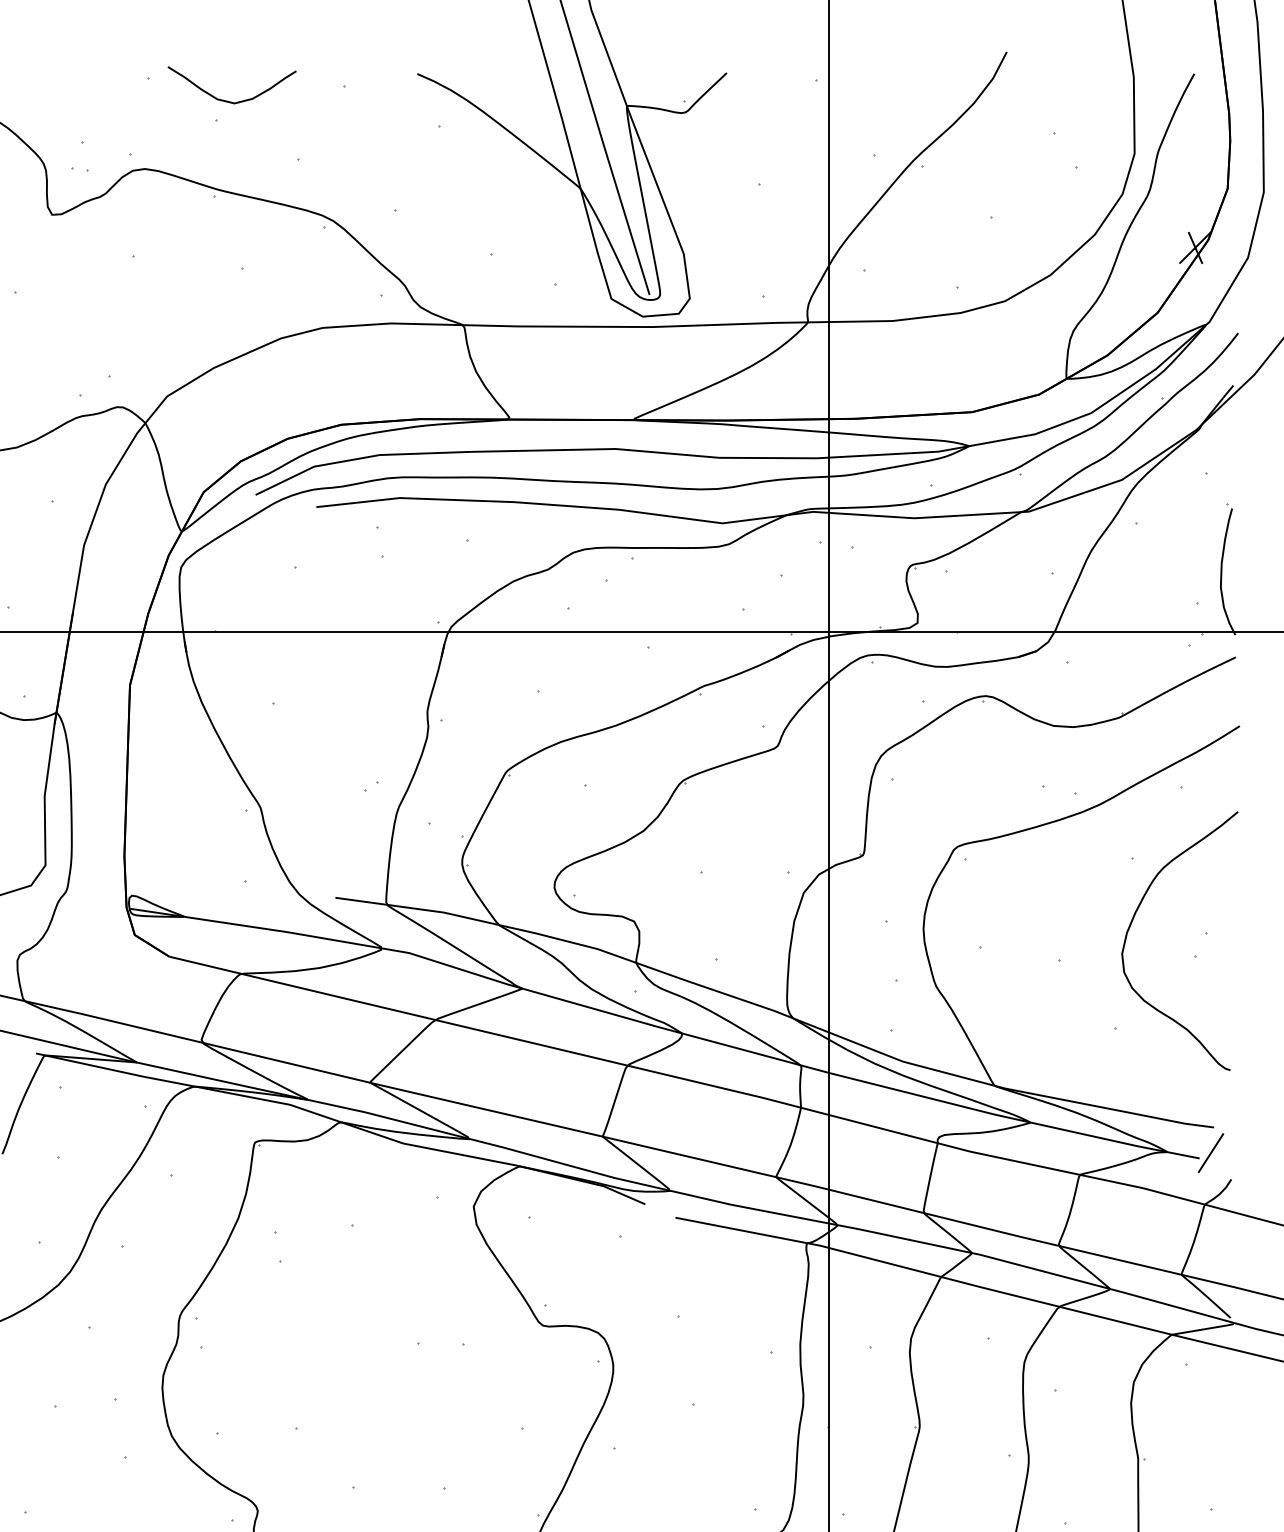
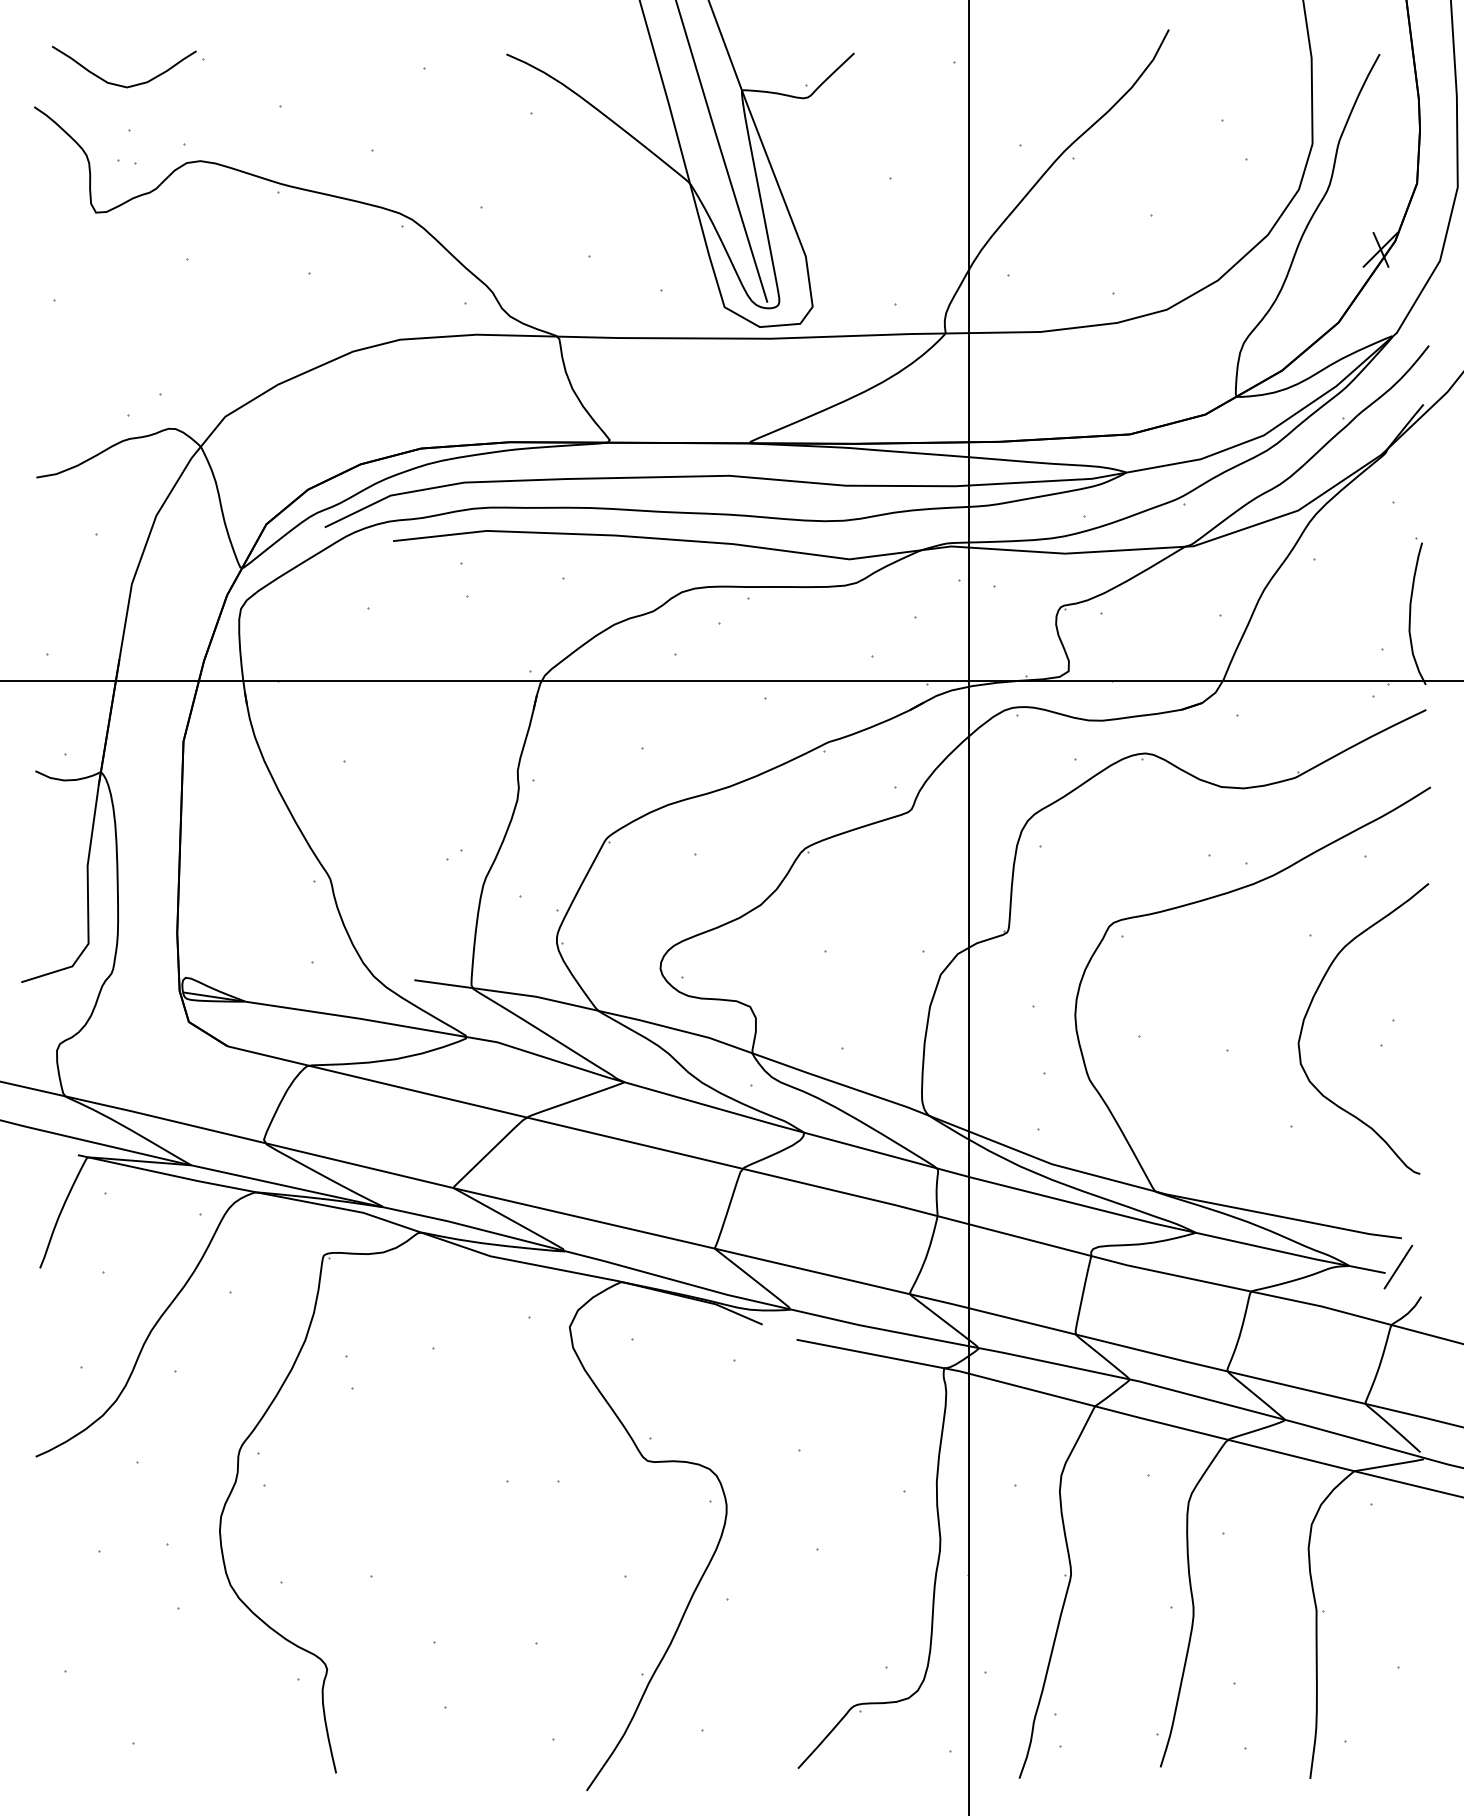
curve: (227, 100) -> (119, 84), moved

